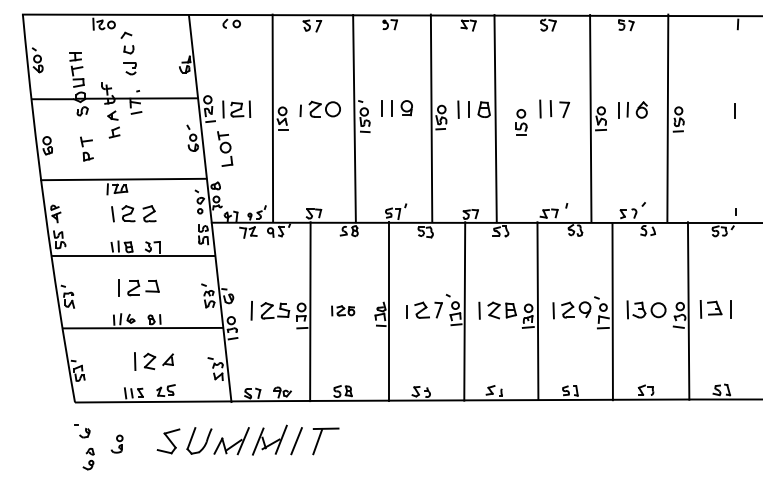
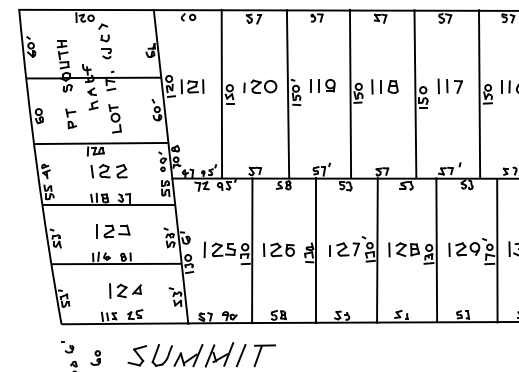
line: (495, 118) -> (415, 94), moved
part: (225, 148) -> (115, 118), moved
part: (342, 310) -> (278, 249), size x1.67

